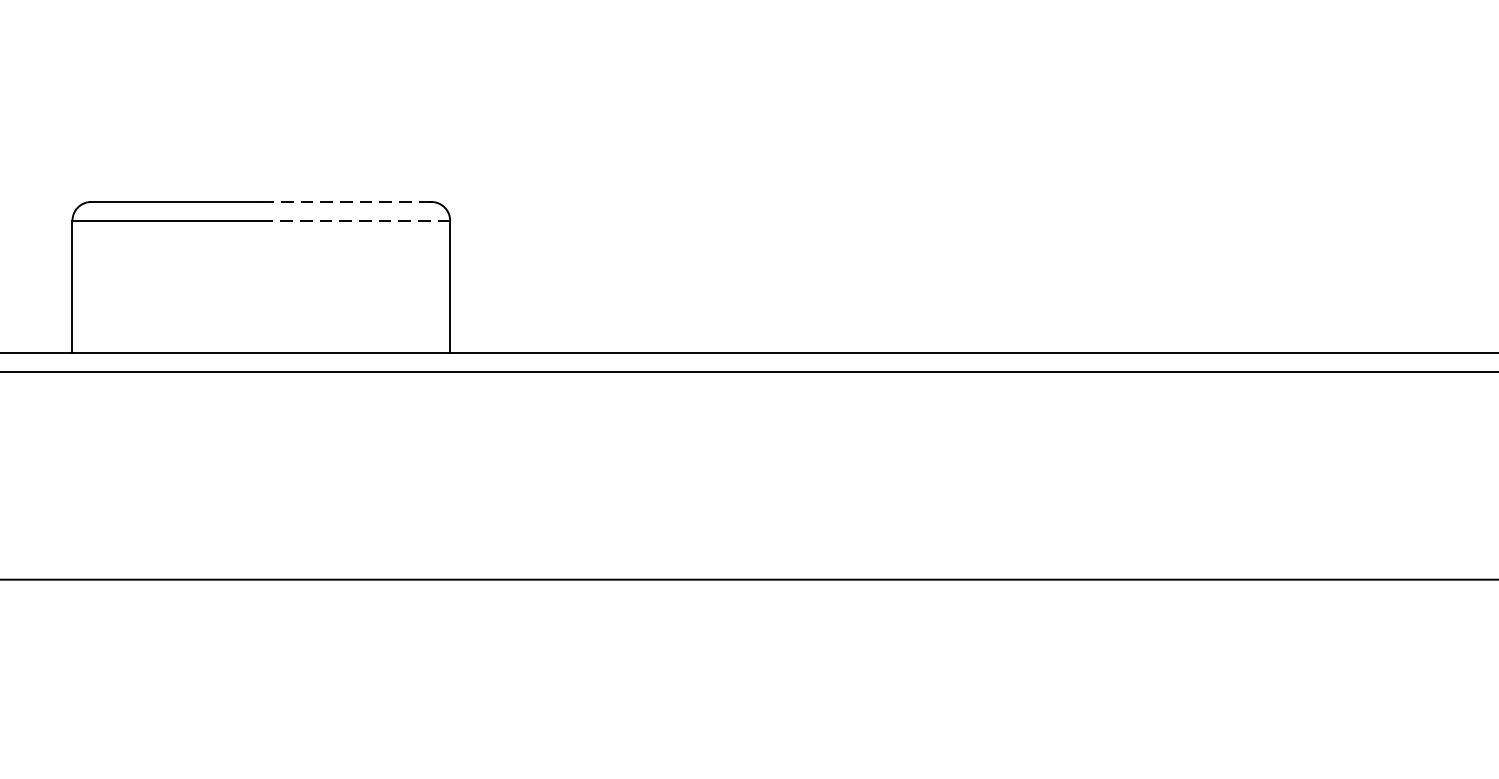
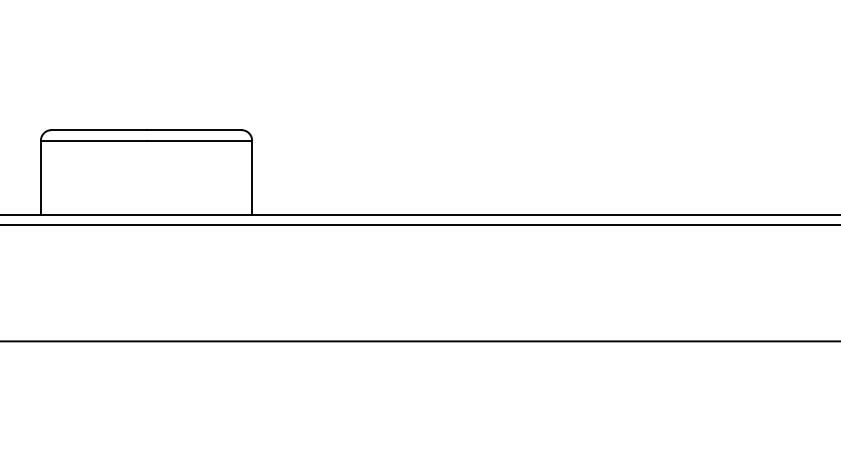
line: (347, 202) -> (194, 130), dashed -> solid
line: (356, 220) -> (199, 140), dashed -> solid

